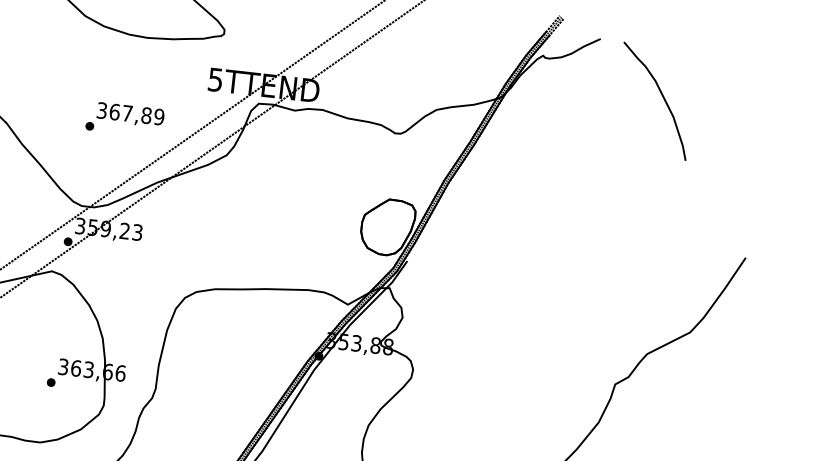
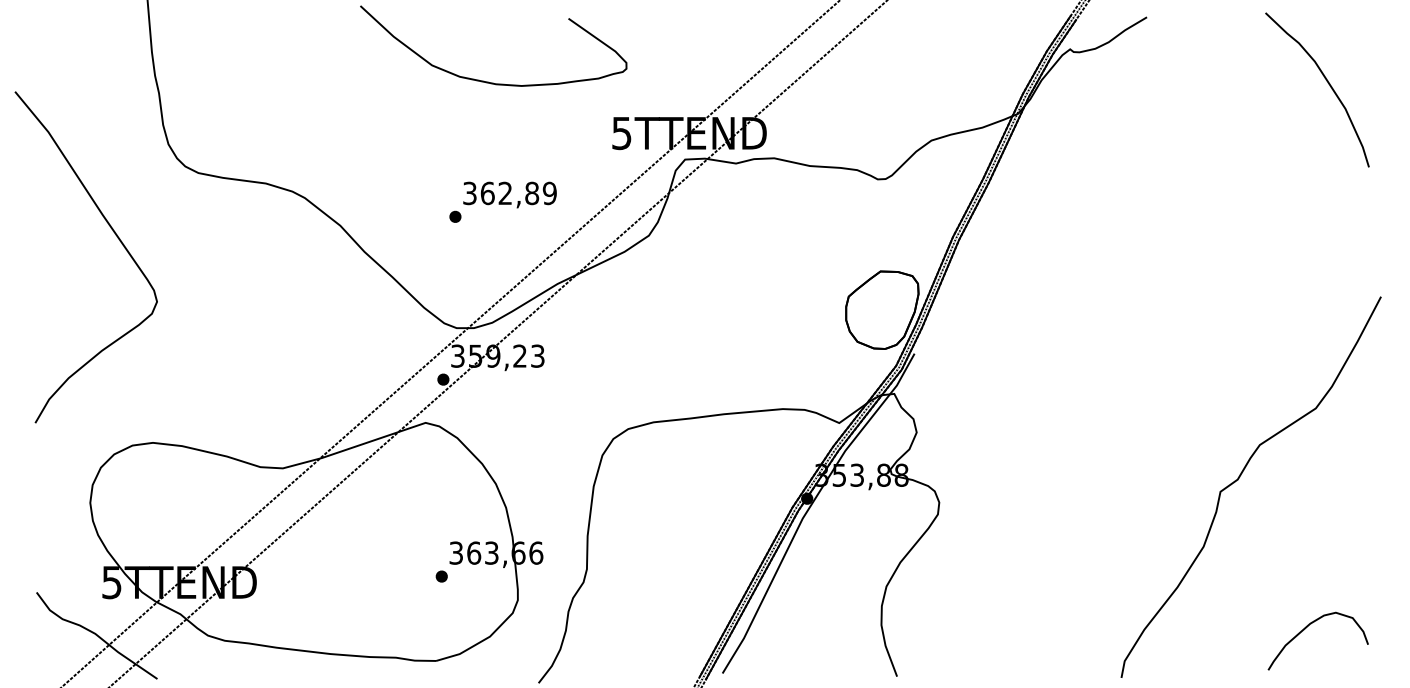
curve: (662, 97) -> (1327, 83), moved
text: (126, 112) -> (504, 192), 367,89 -> 362,89

